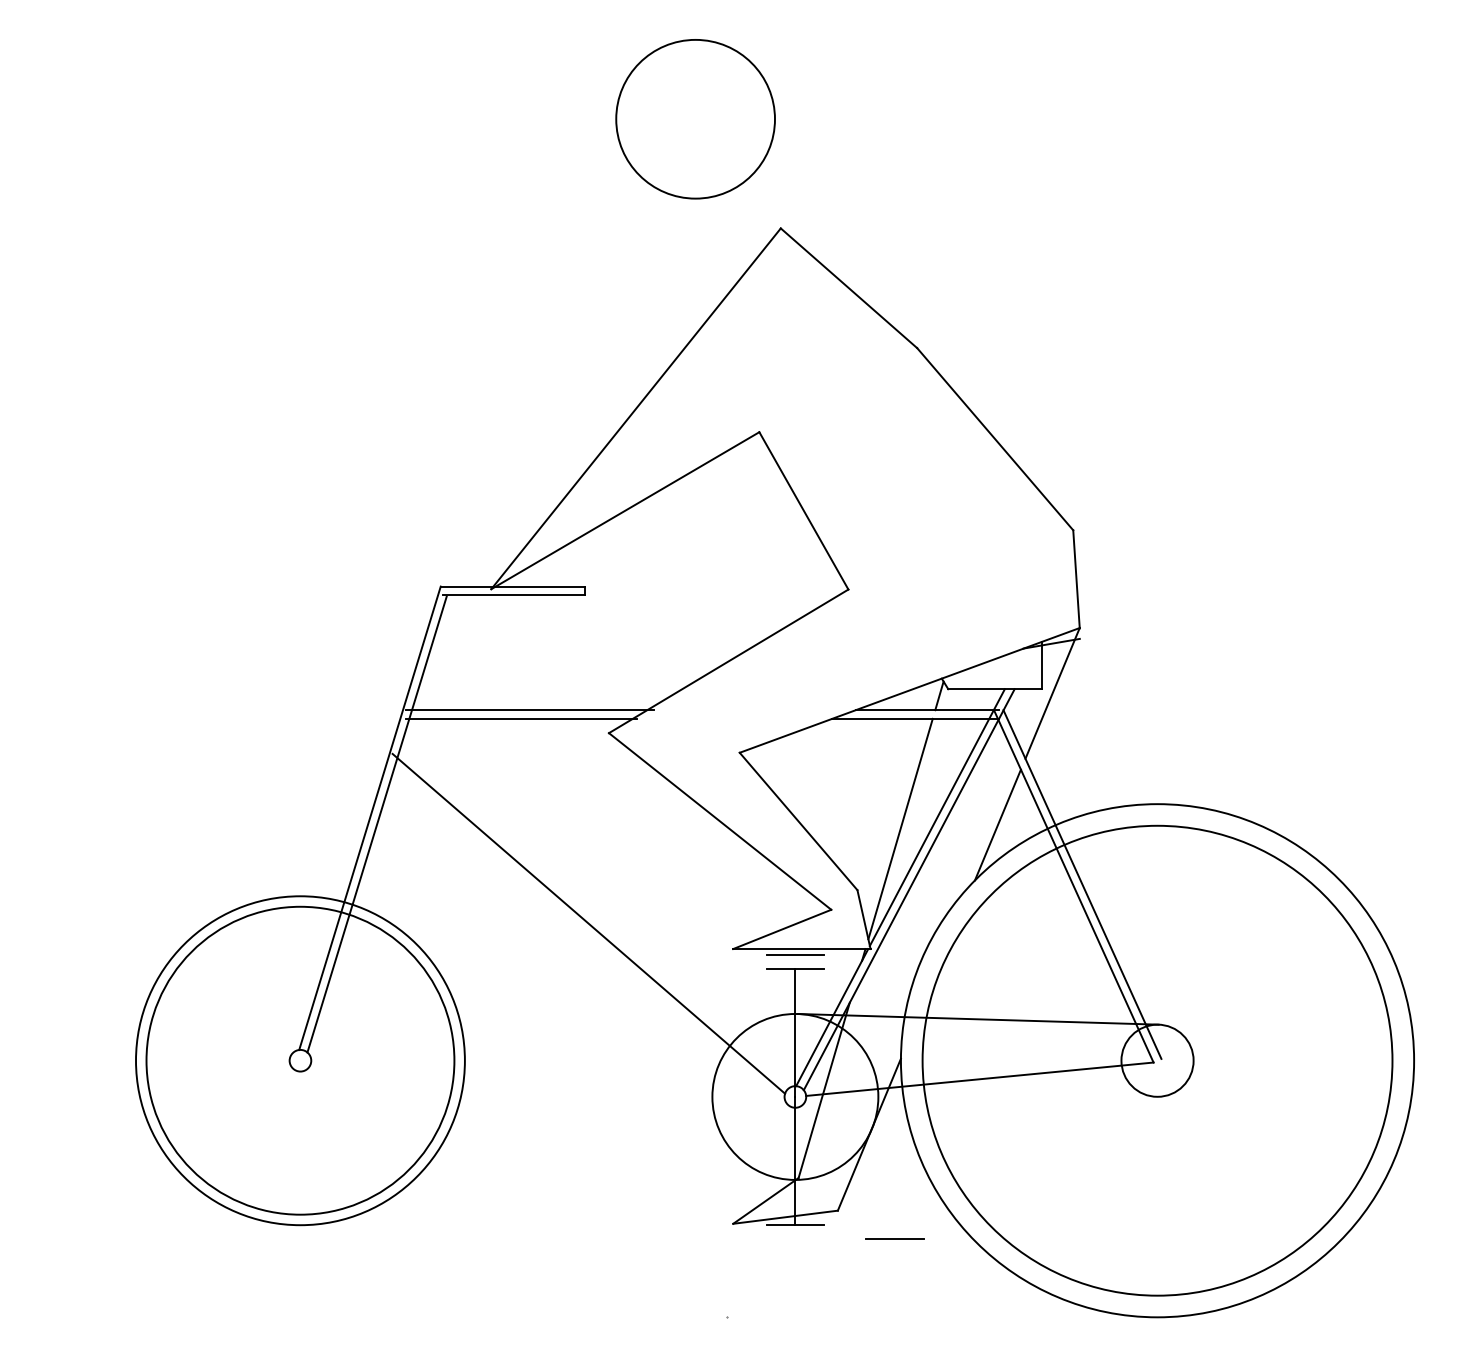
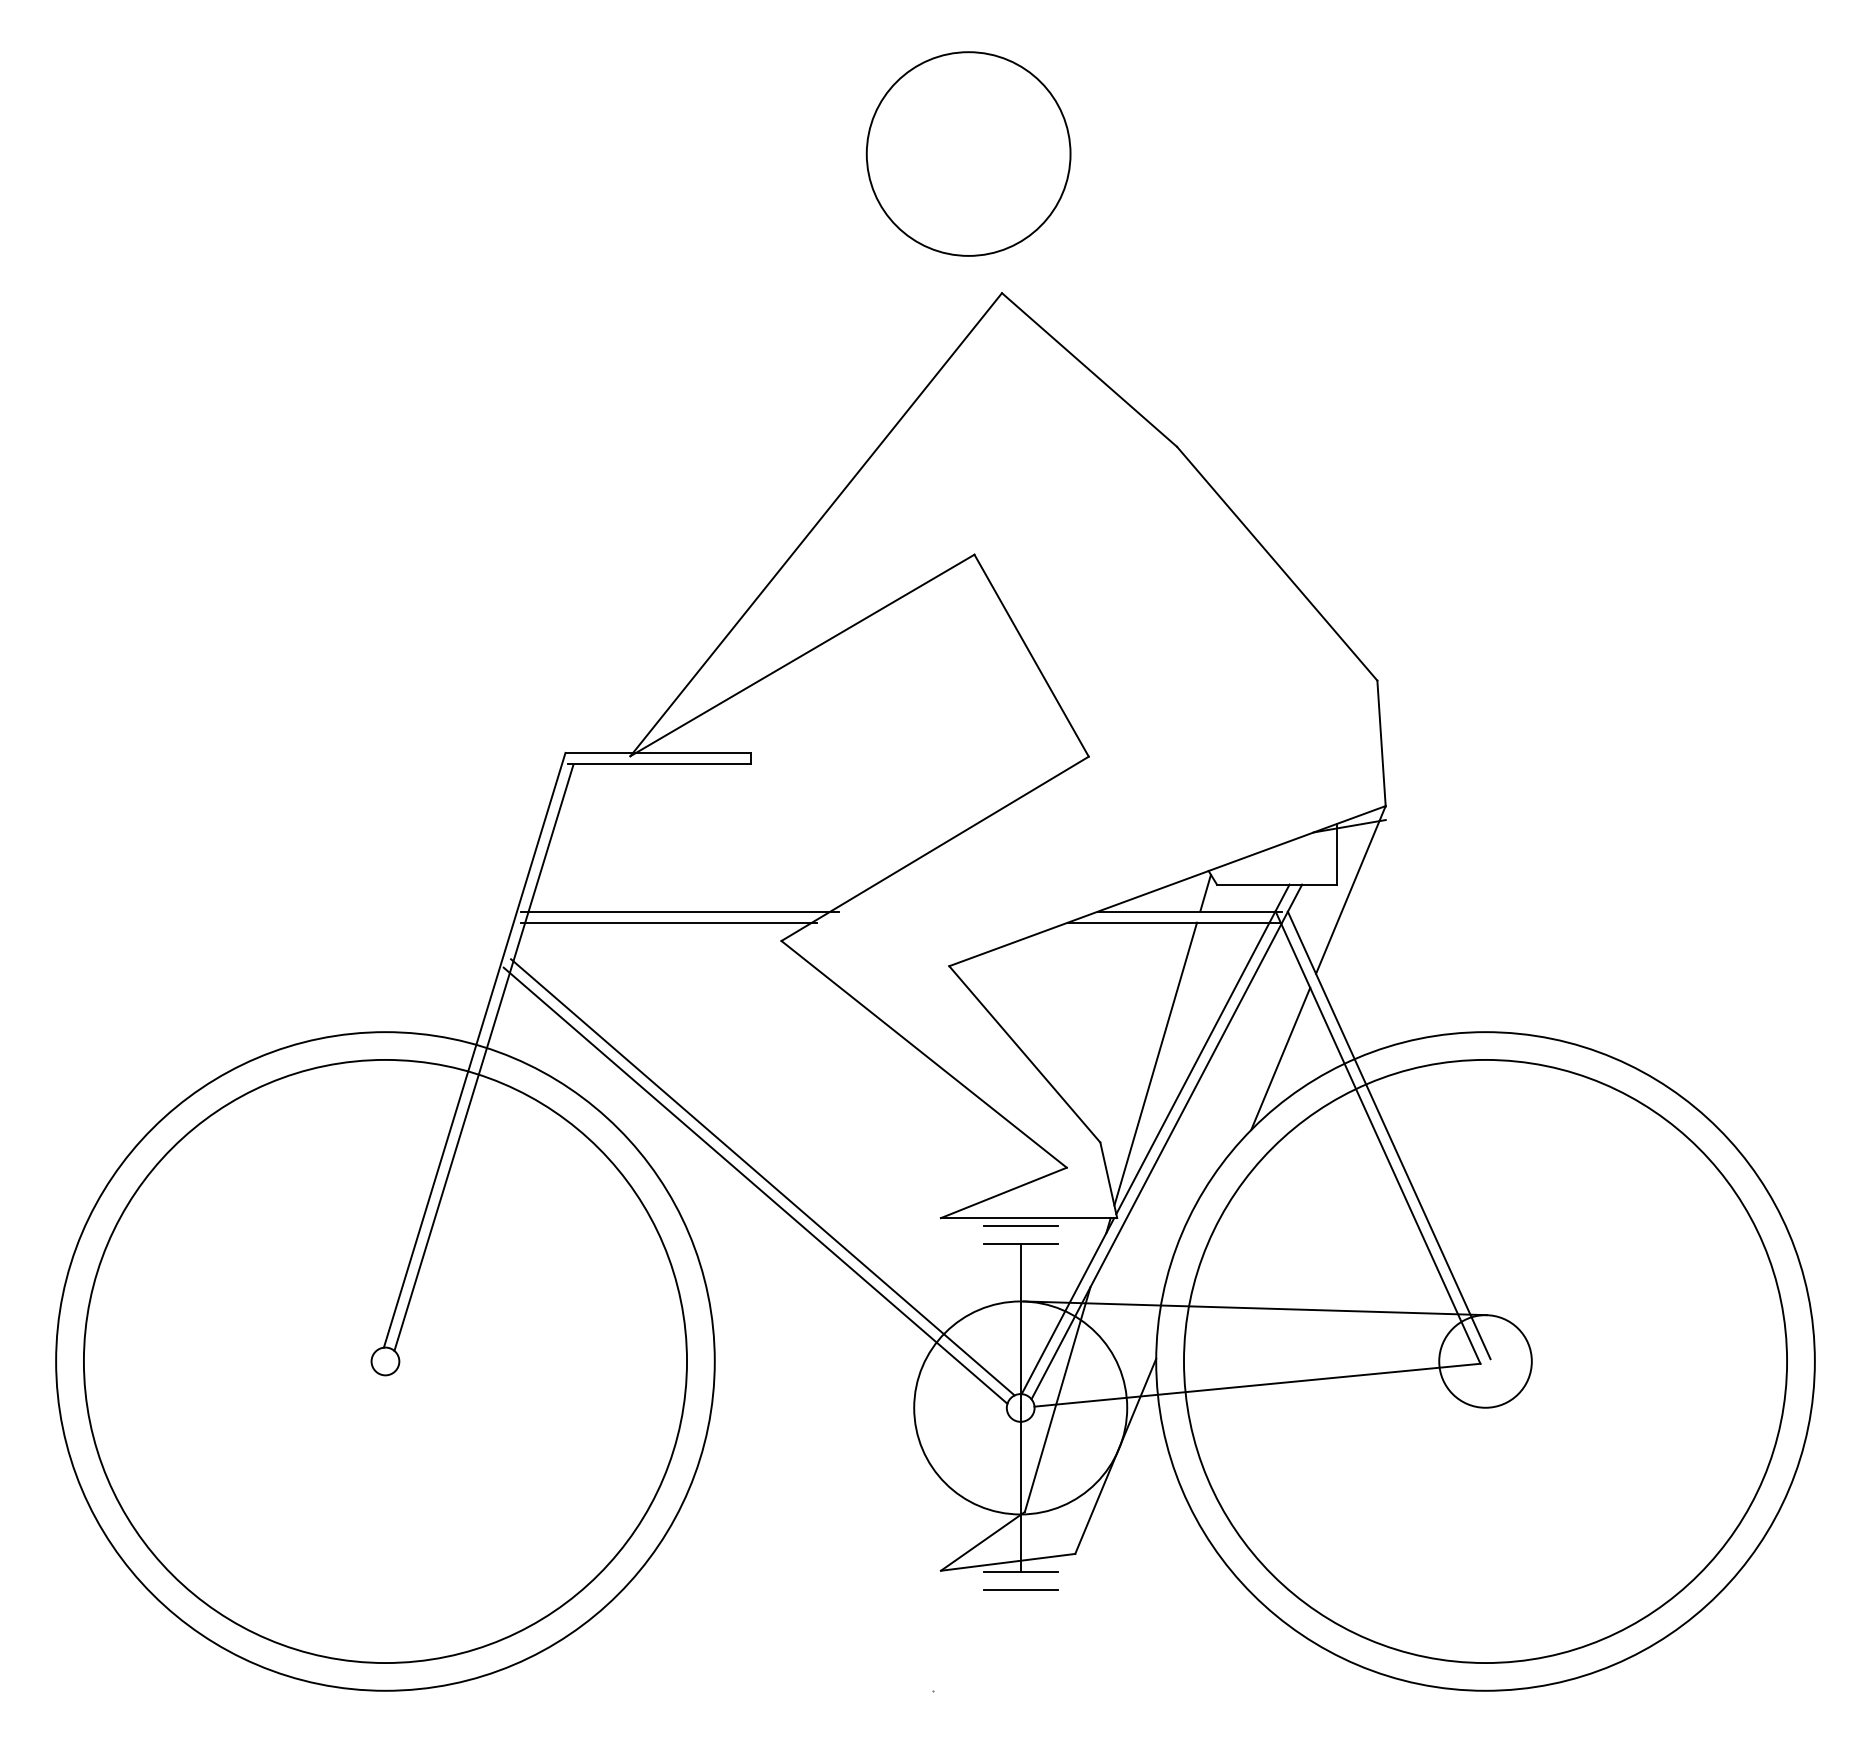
circle: (695, 118) -> (968, 153), moved
line: (594, 917) -> (762, 1177), added
circle: (300, 1060) -> (385, 1361), size x1.43
circle: (300, 1060) -> (385, 1361), size x1.67
line: (894, 1238) -> (1020, 1589), moved

